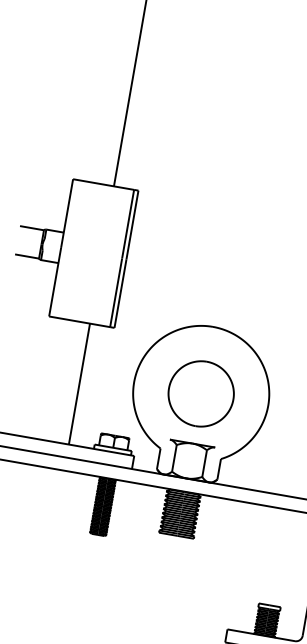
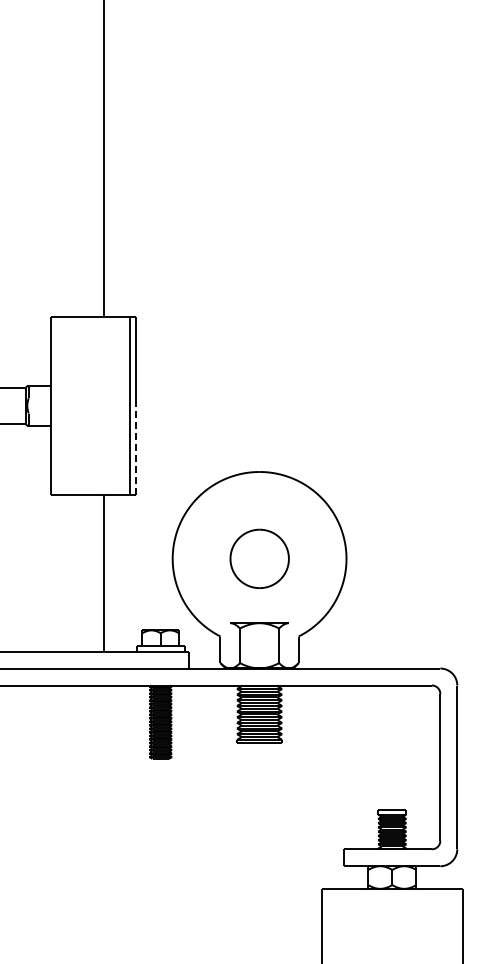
line: (120, 292) -> (136, 449), solid -> dashed
part: (201, 393) -> (259, 558), size x0.7

